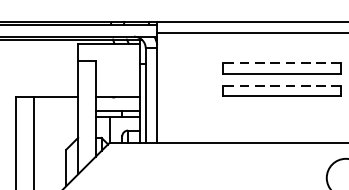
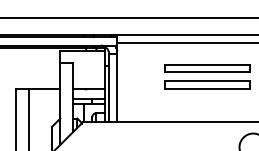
line: (280, 62) -> (206, 64), dashed -> solid
line: (280, 85) -> (206, 80), dashed -> solid

